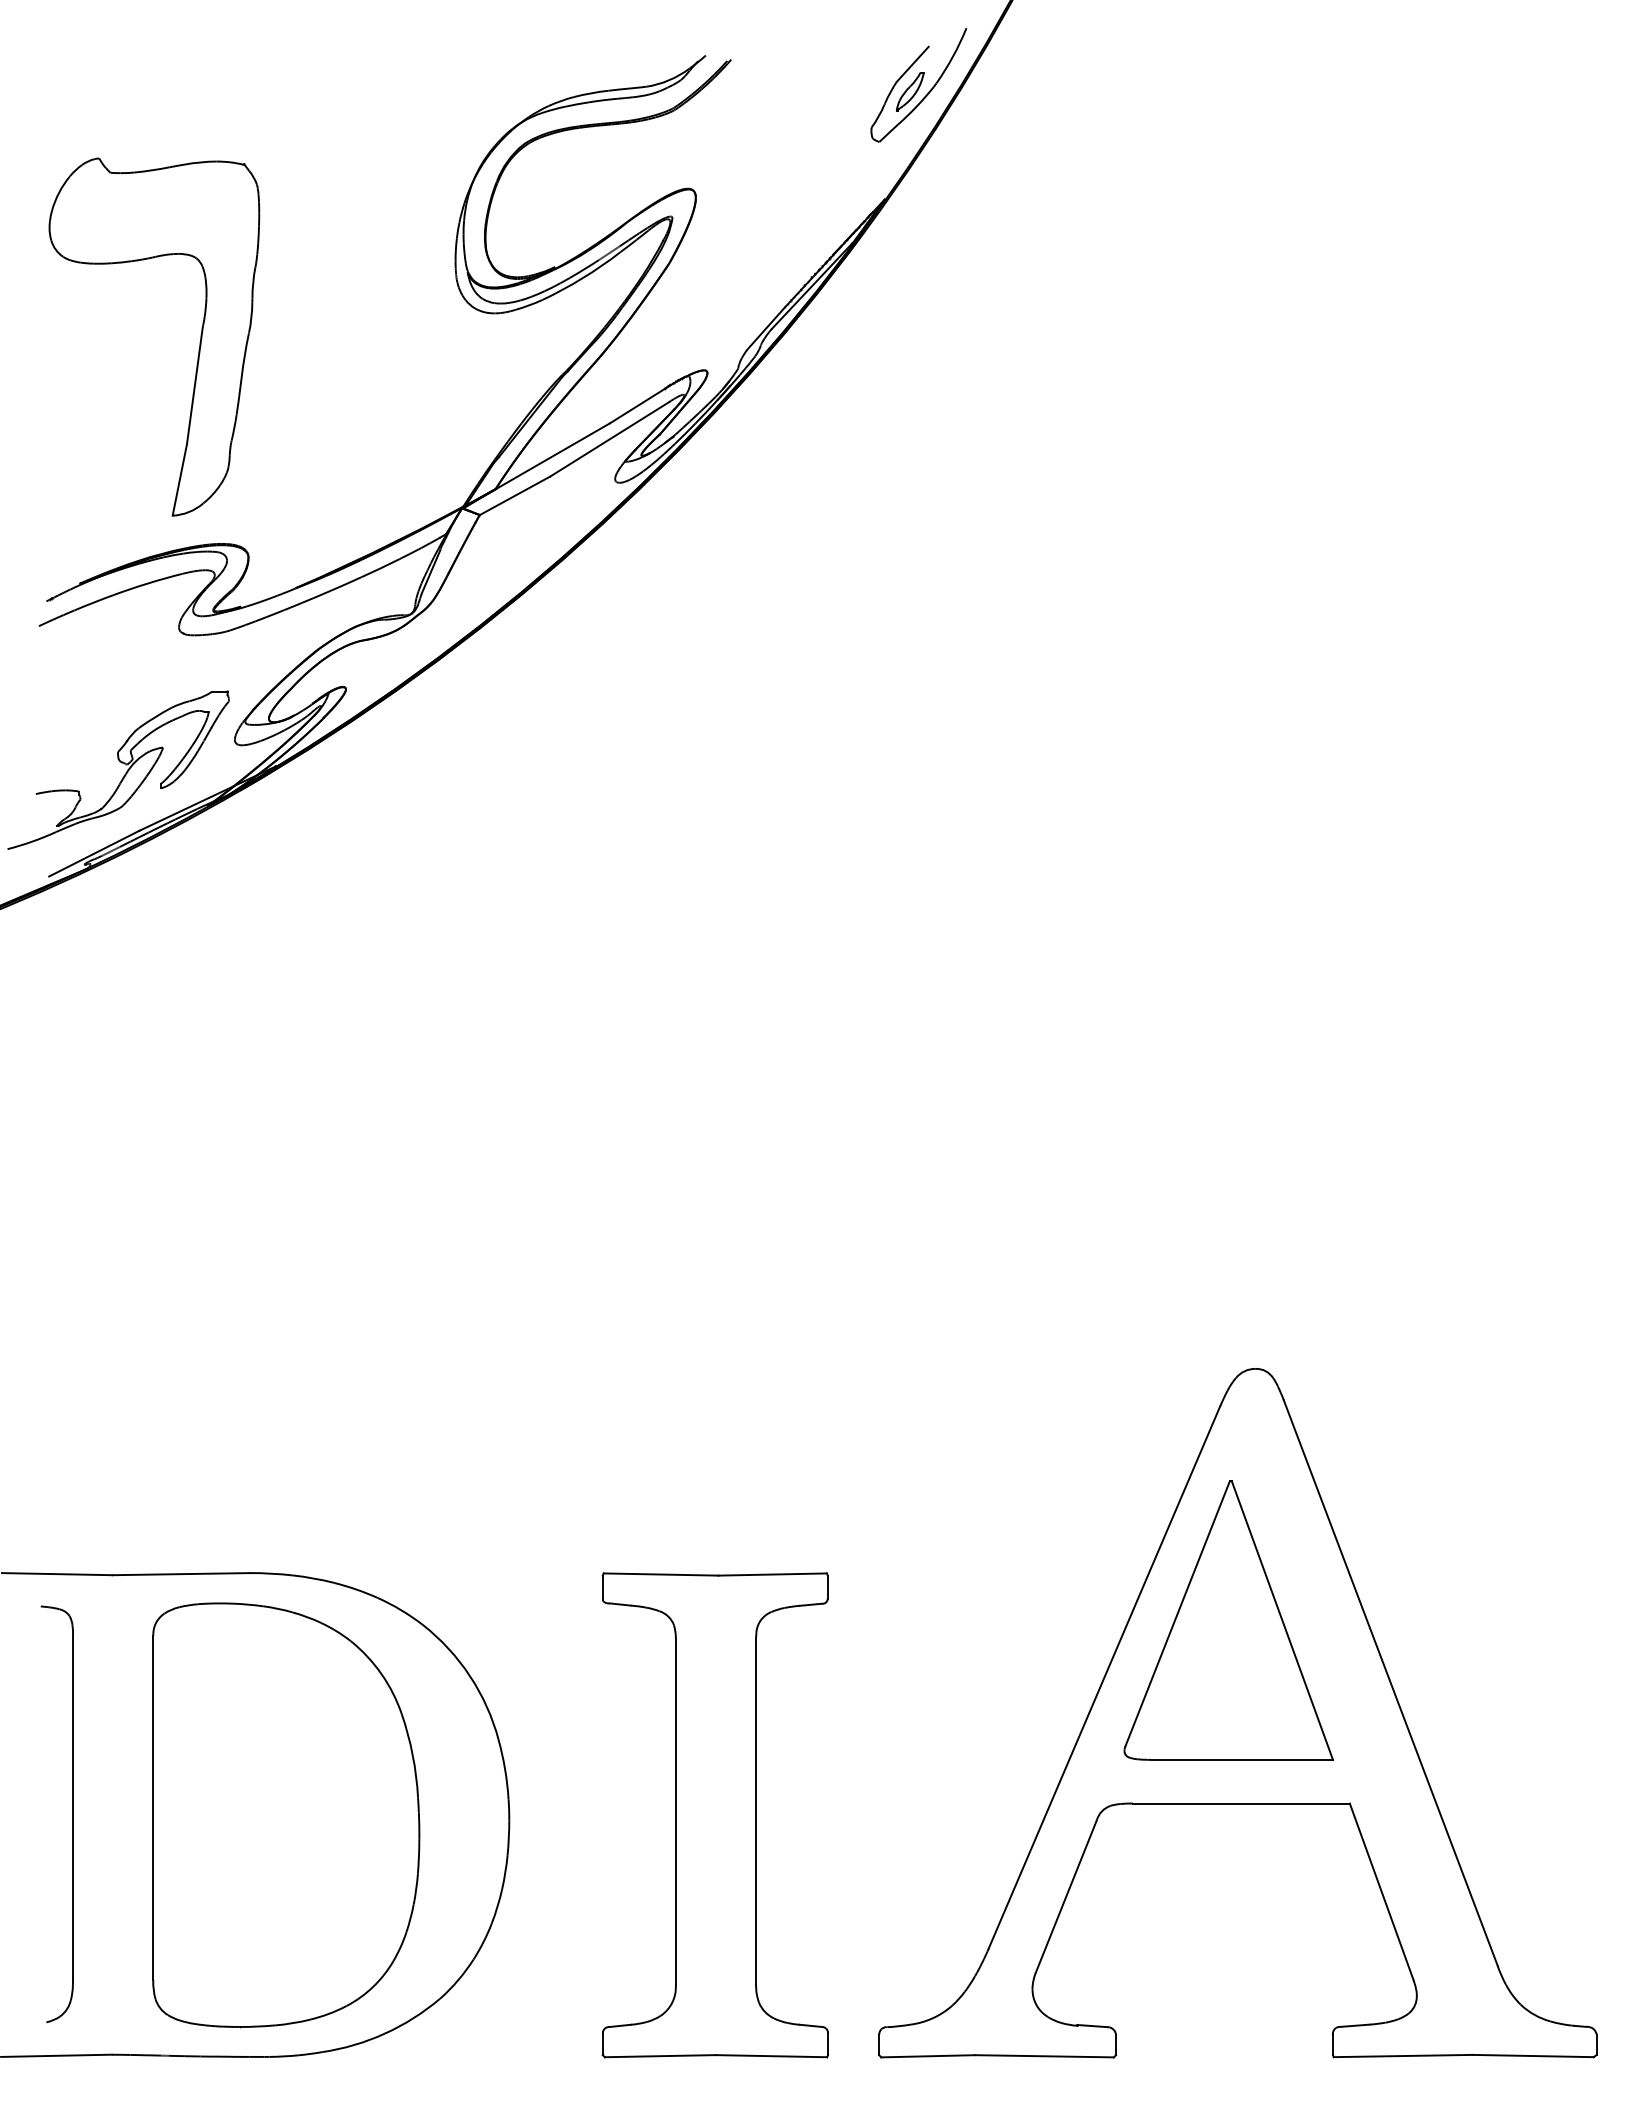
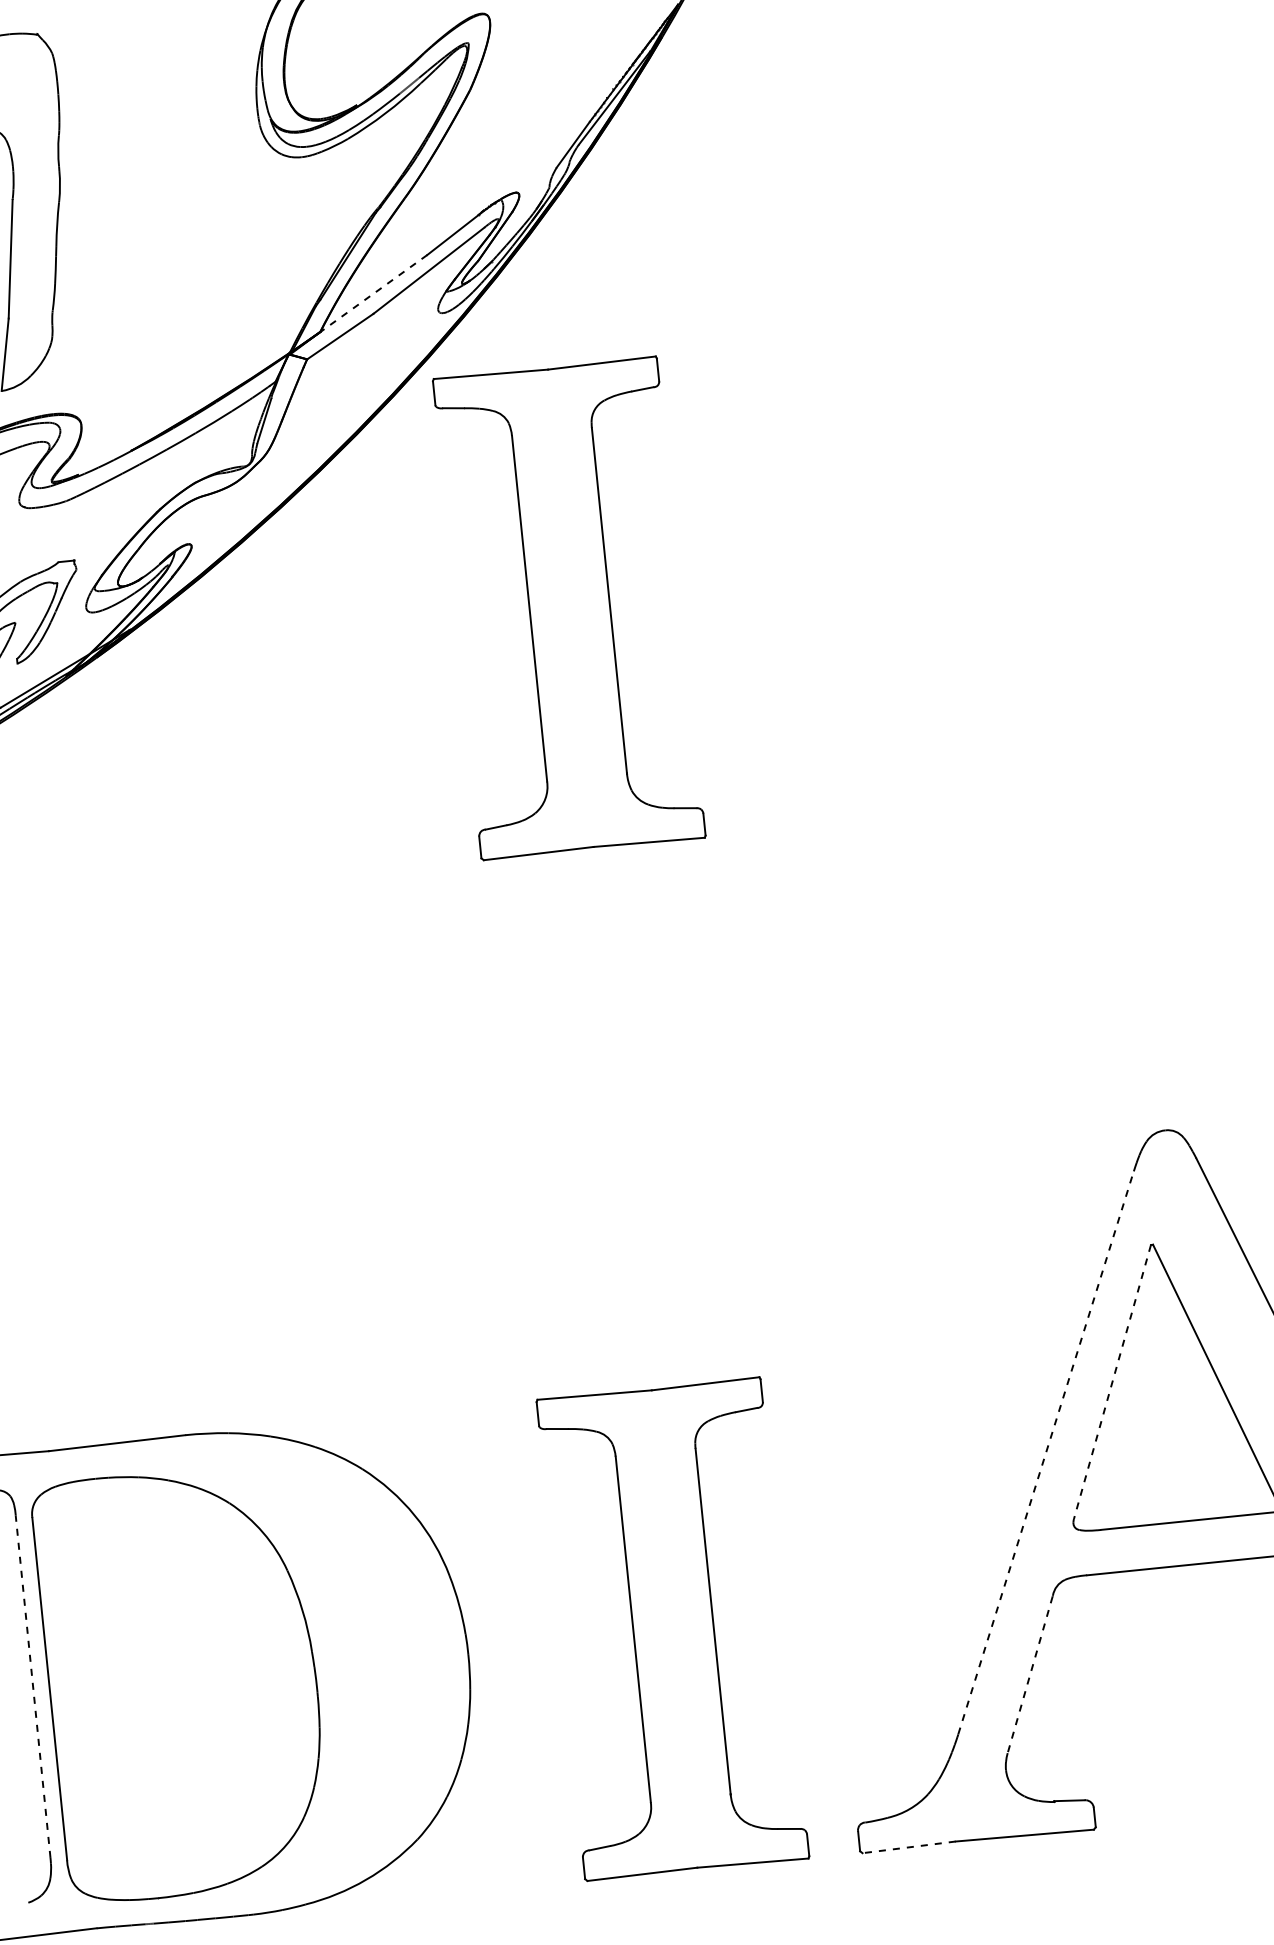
line: (552, 456) -> (373, 293), solid -> dashed
part: (715, 789) -> (569, 608), added
line: (1177, 1614) -> (1112, 1382), solid -> dashed
line: (1104, 1677) -> (1046, 1452), solid -> dashed
line: (73, 1807) -> (33, 1686), solid -> dashed
part: (286, 1815) -> (183, 1683), moved
line: (1066, 1897) -> (1030, 1675), solid -> dashed
line: (928, 2056) -> (909, 1847), solid -> dashed

